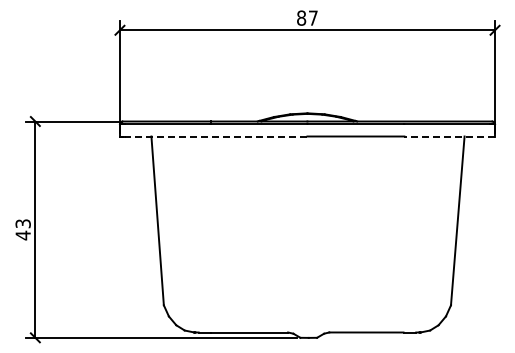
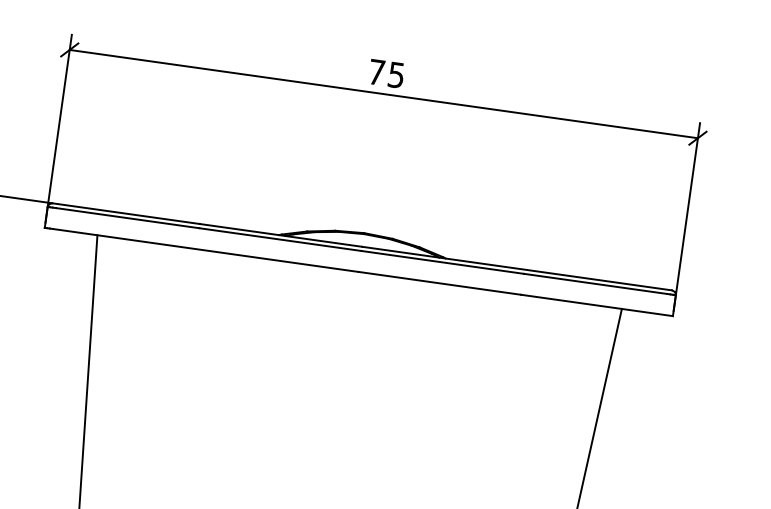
text: (307, 17) -> (386, 72), 87 -> 75
line: (215, 136) -> (204, 250), dashed -> solid
line: (449, 136) -> (596, 305), dashed -> solid

